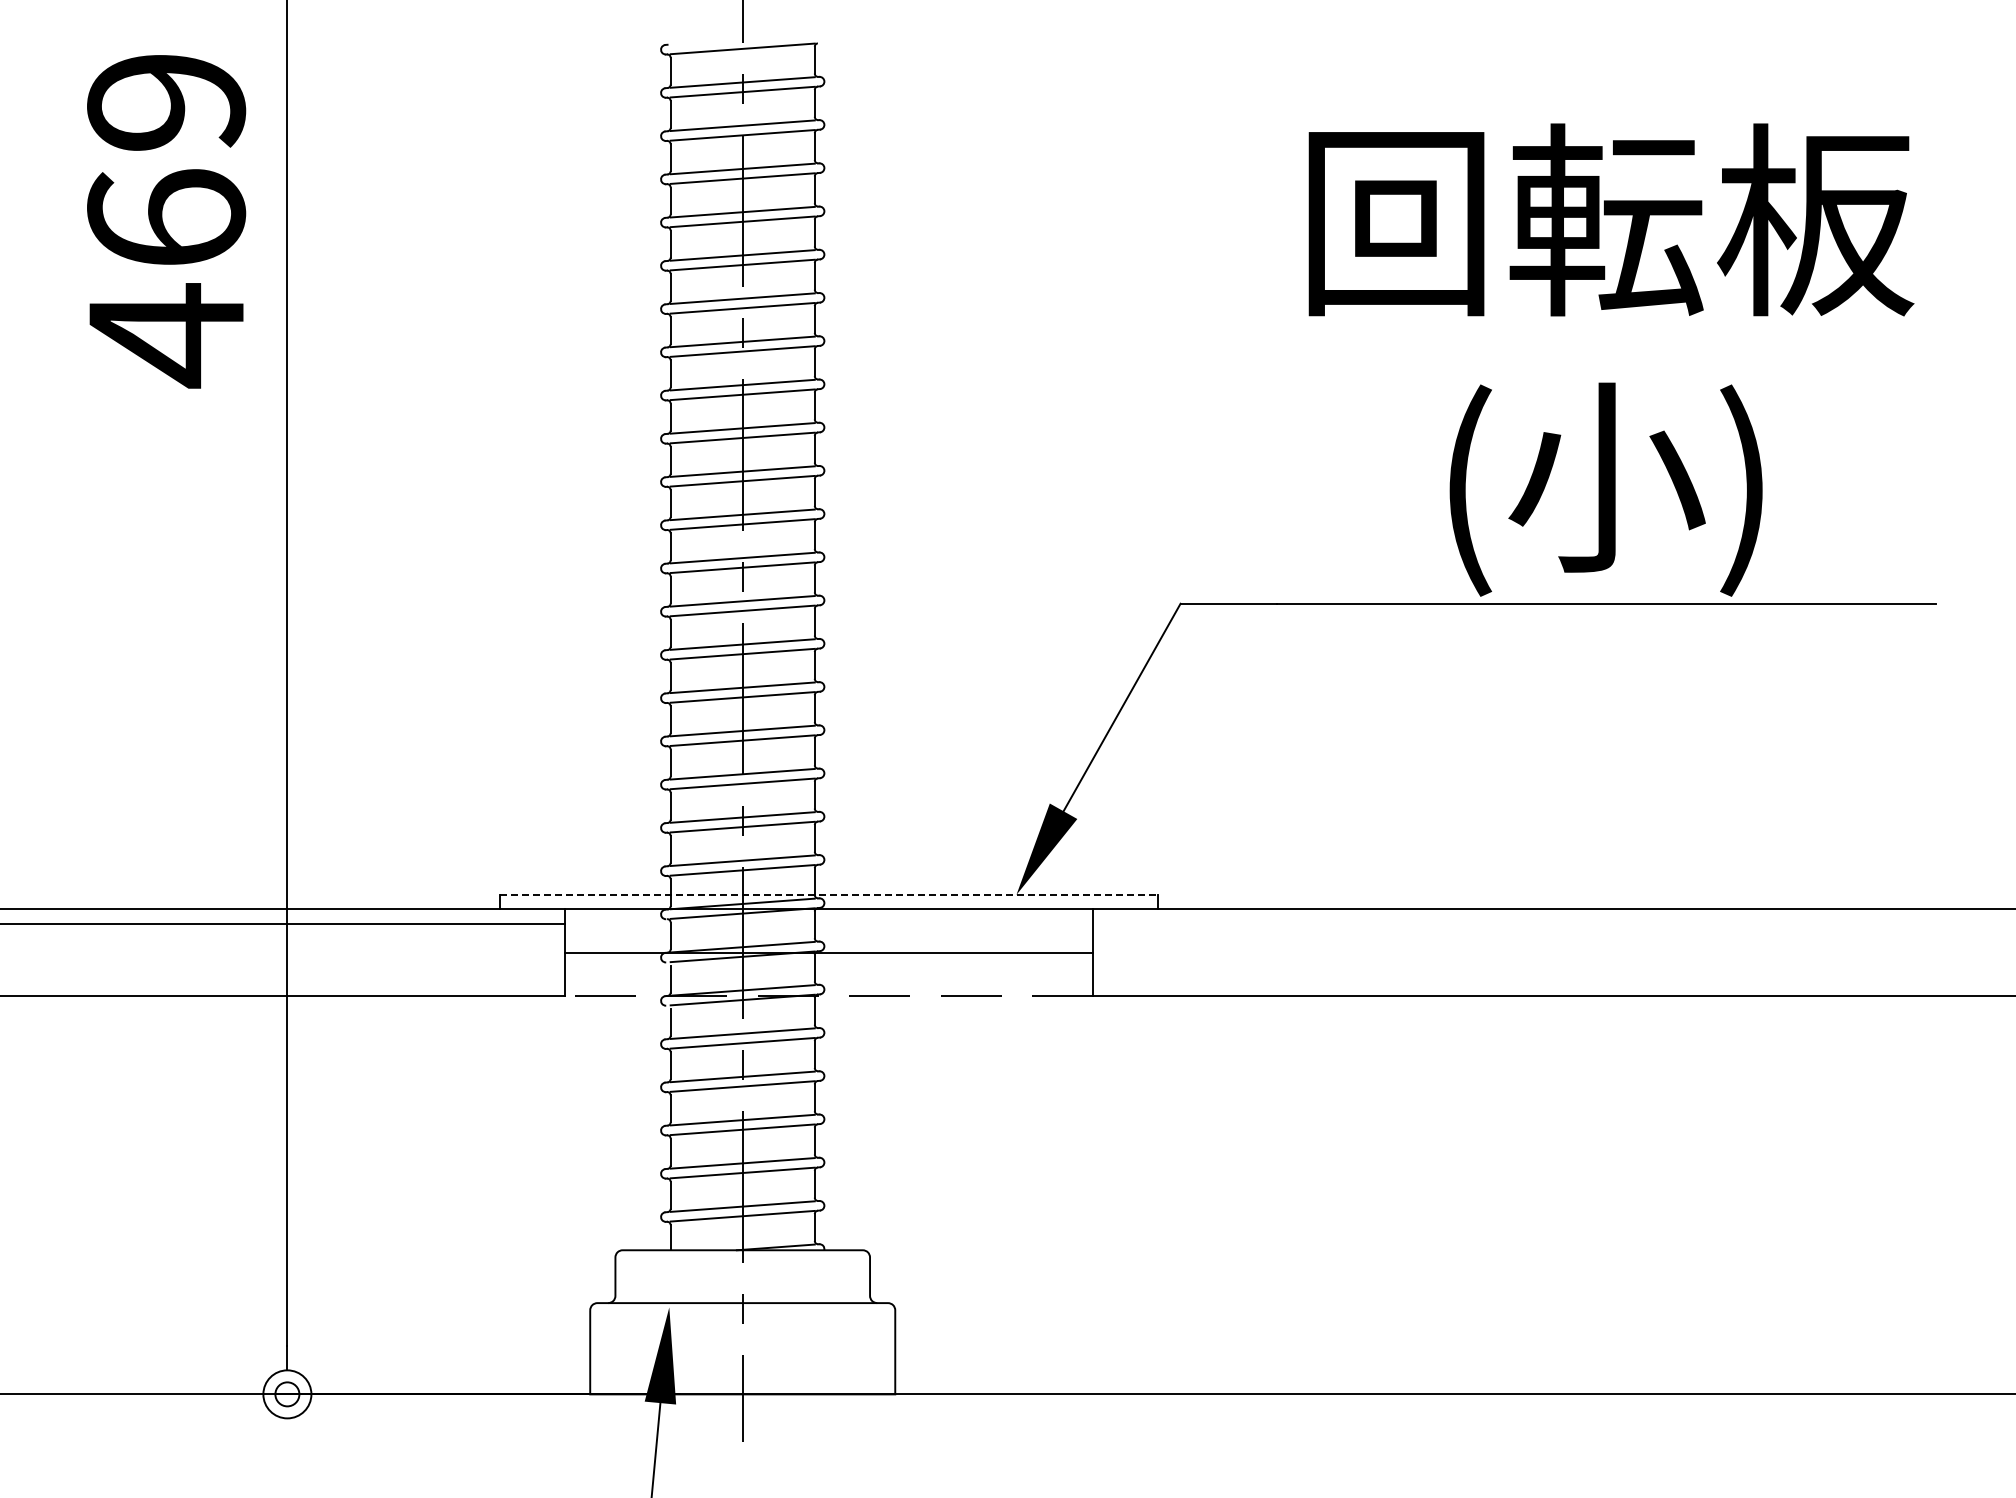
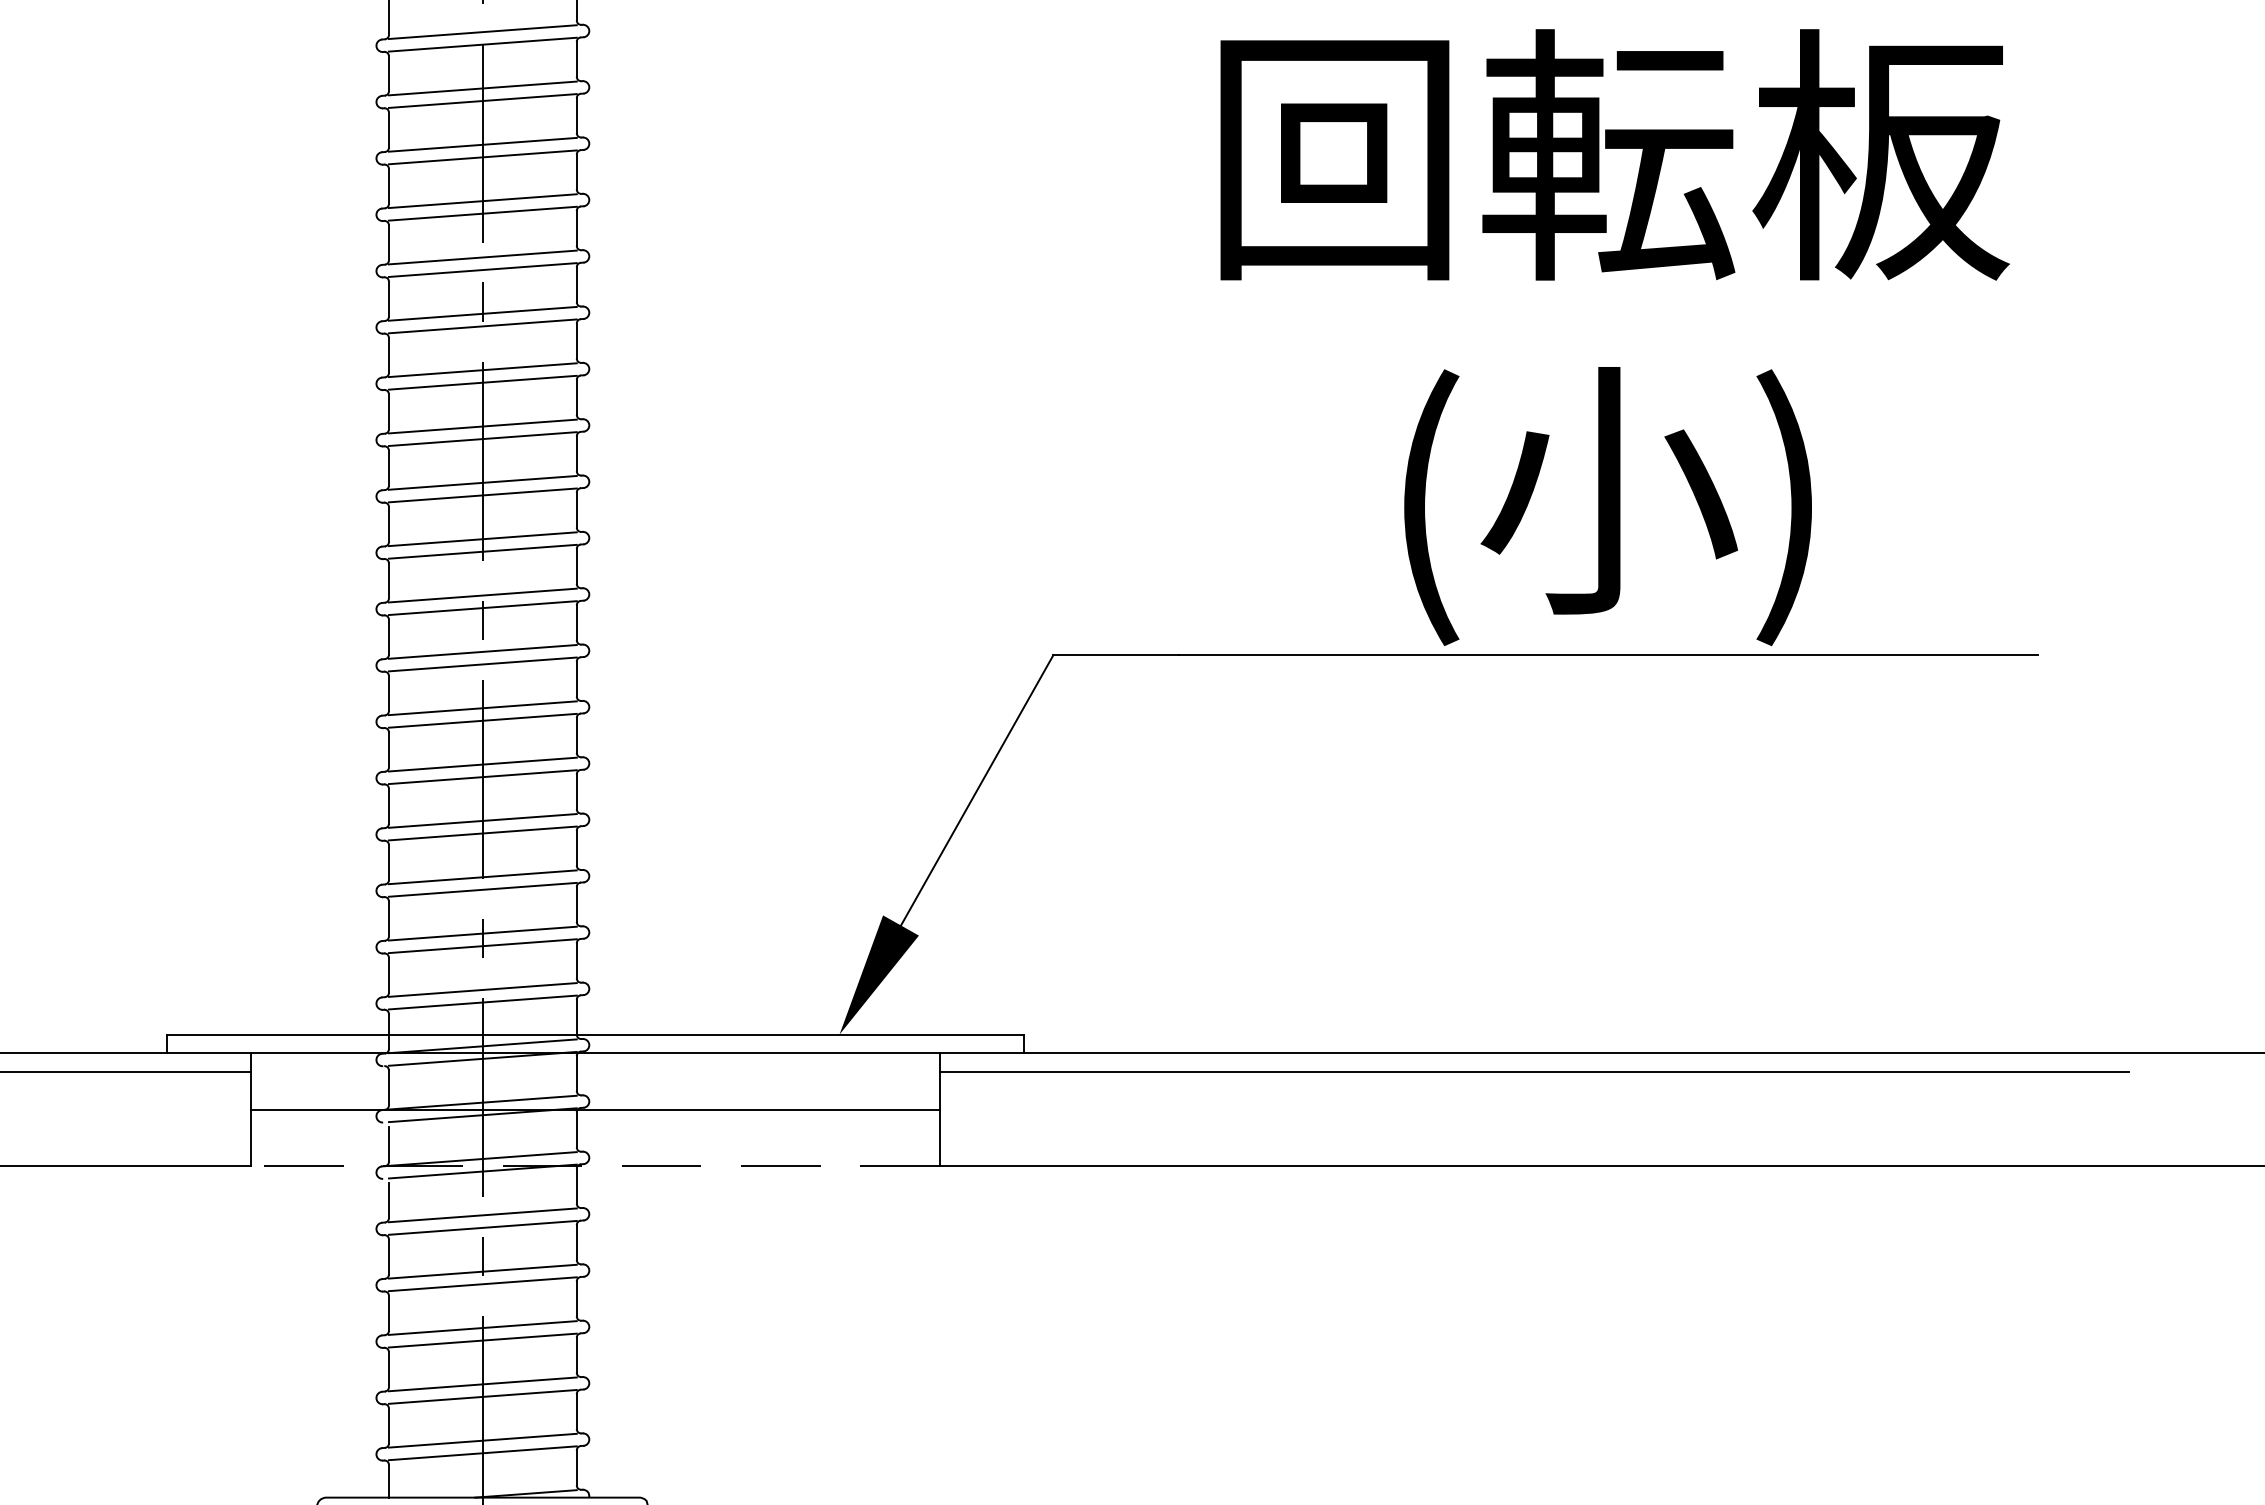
line: (829, 894) -> (595, 1033), dashed -> solid
line: (1549, 923) -> (1534, 1071), added

